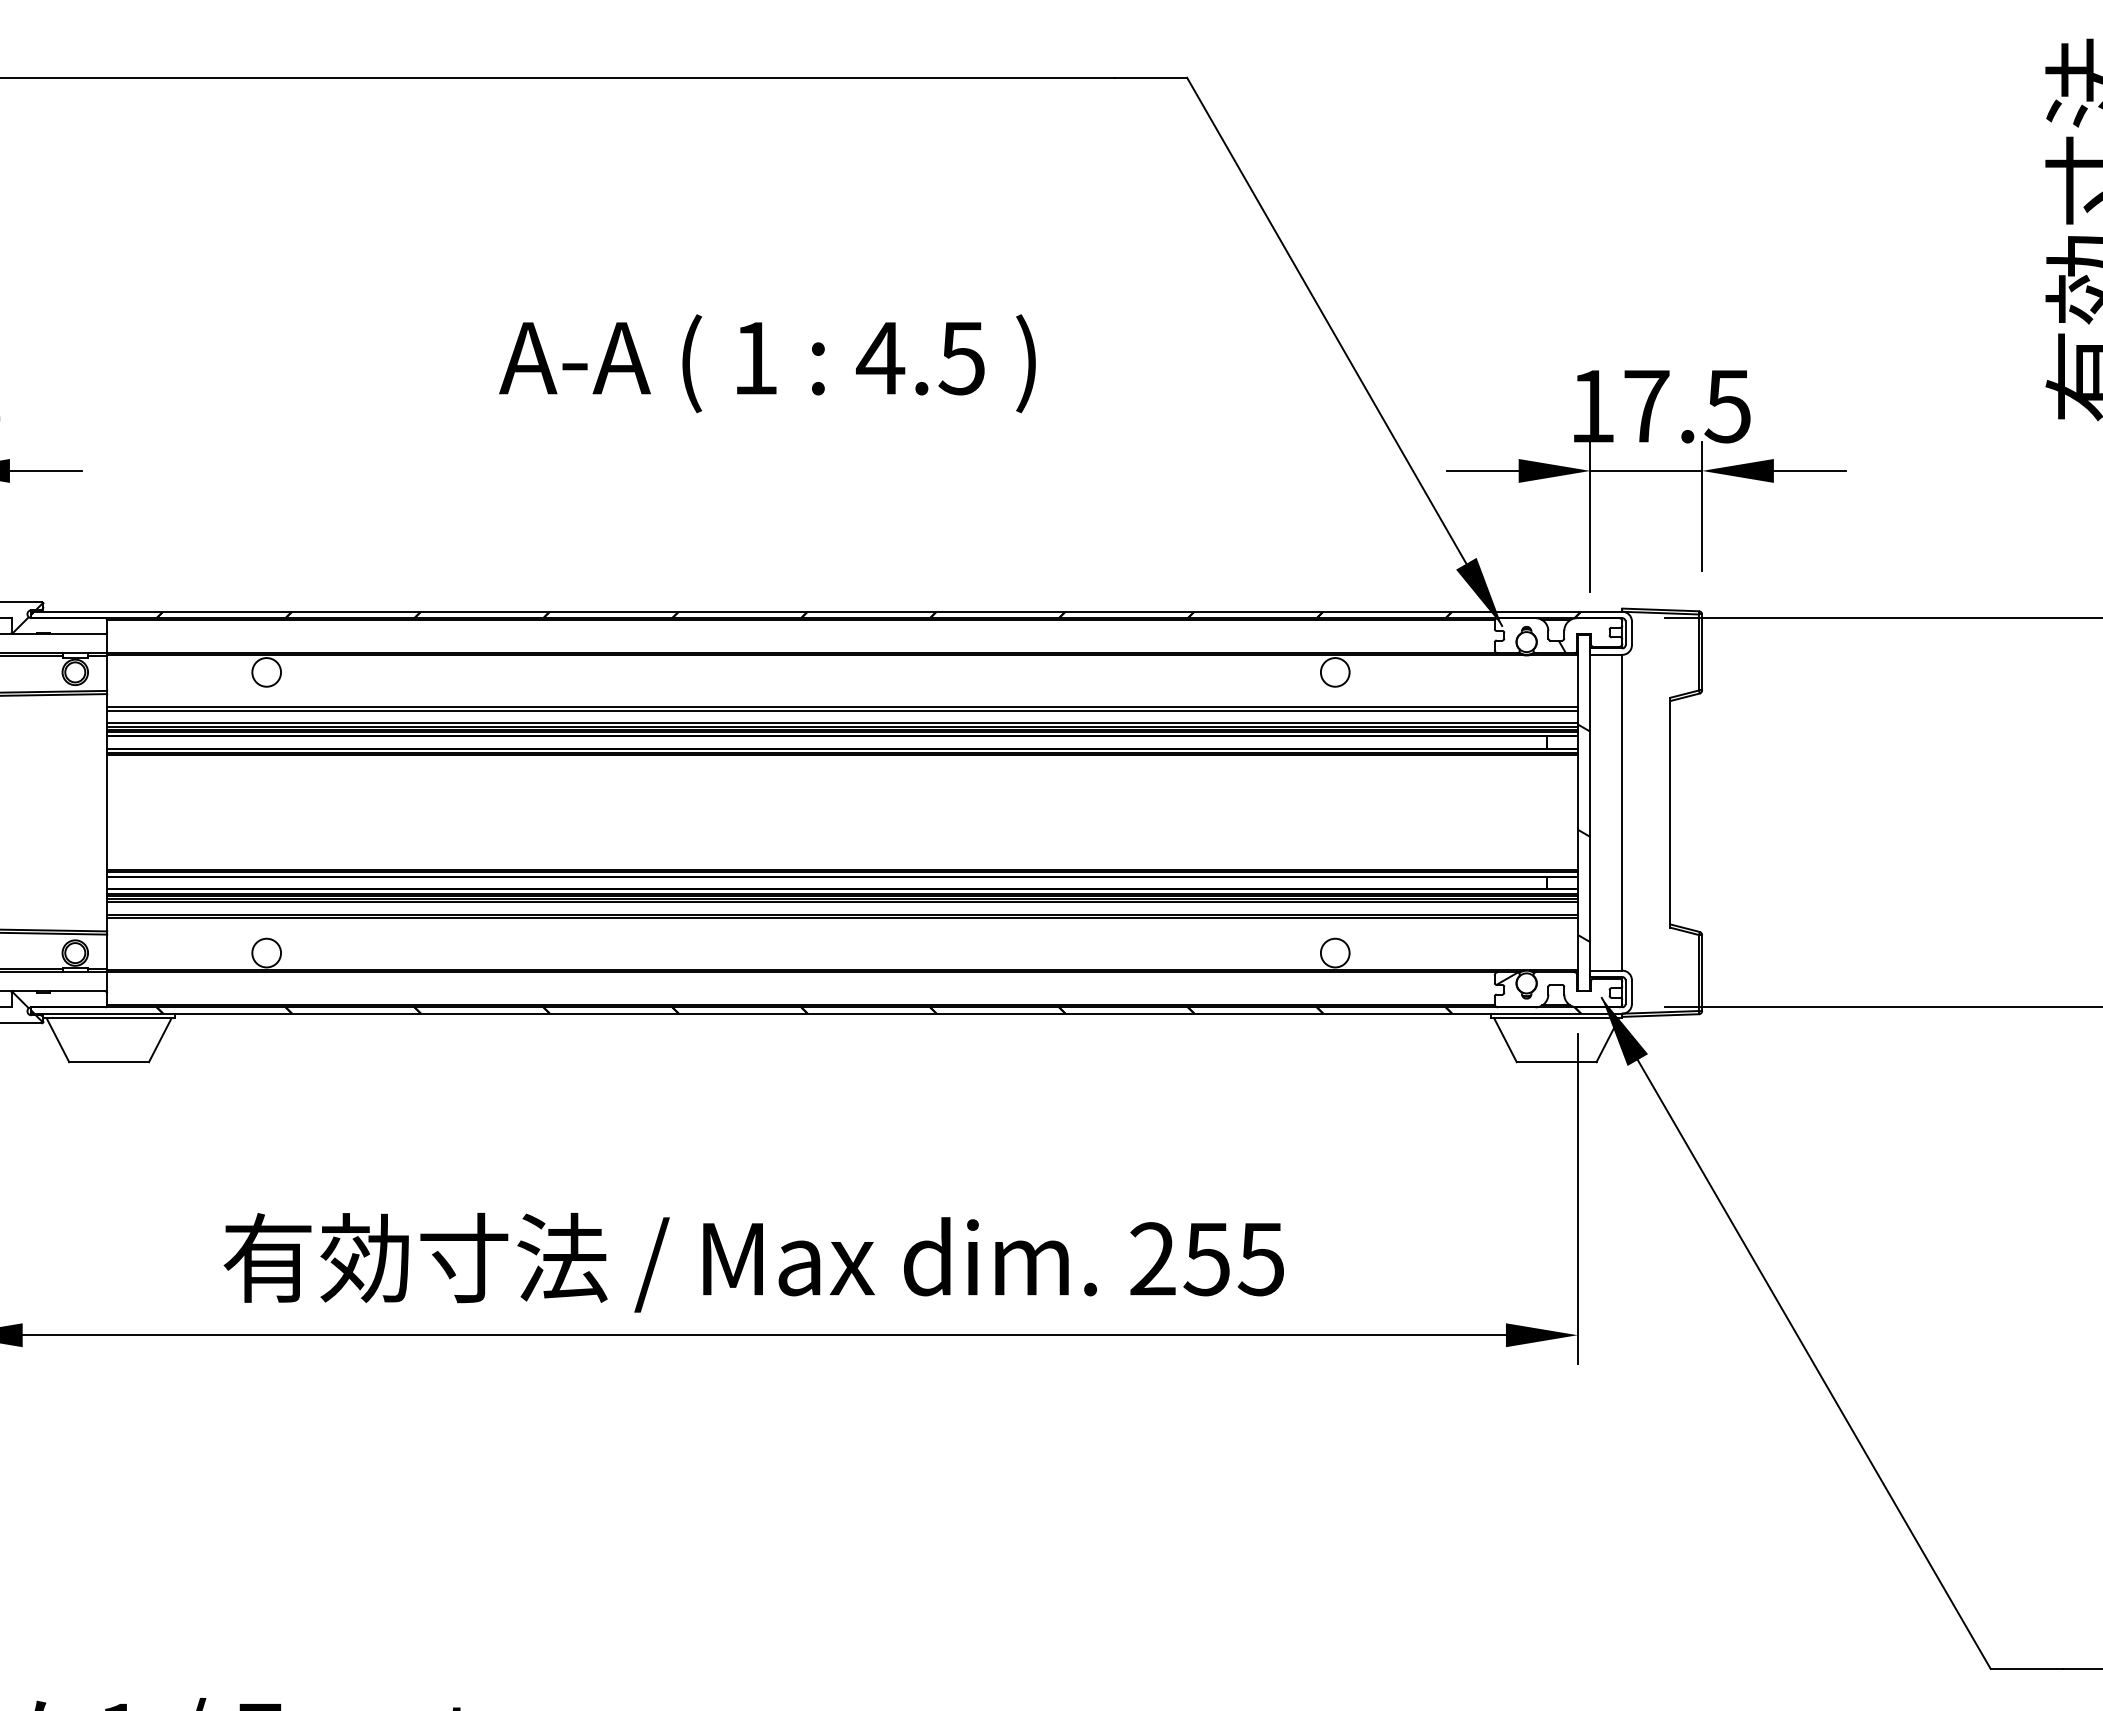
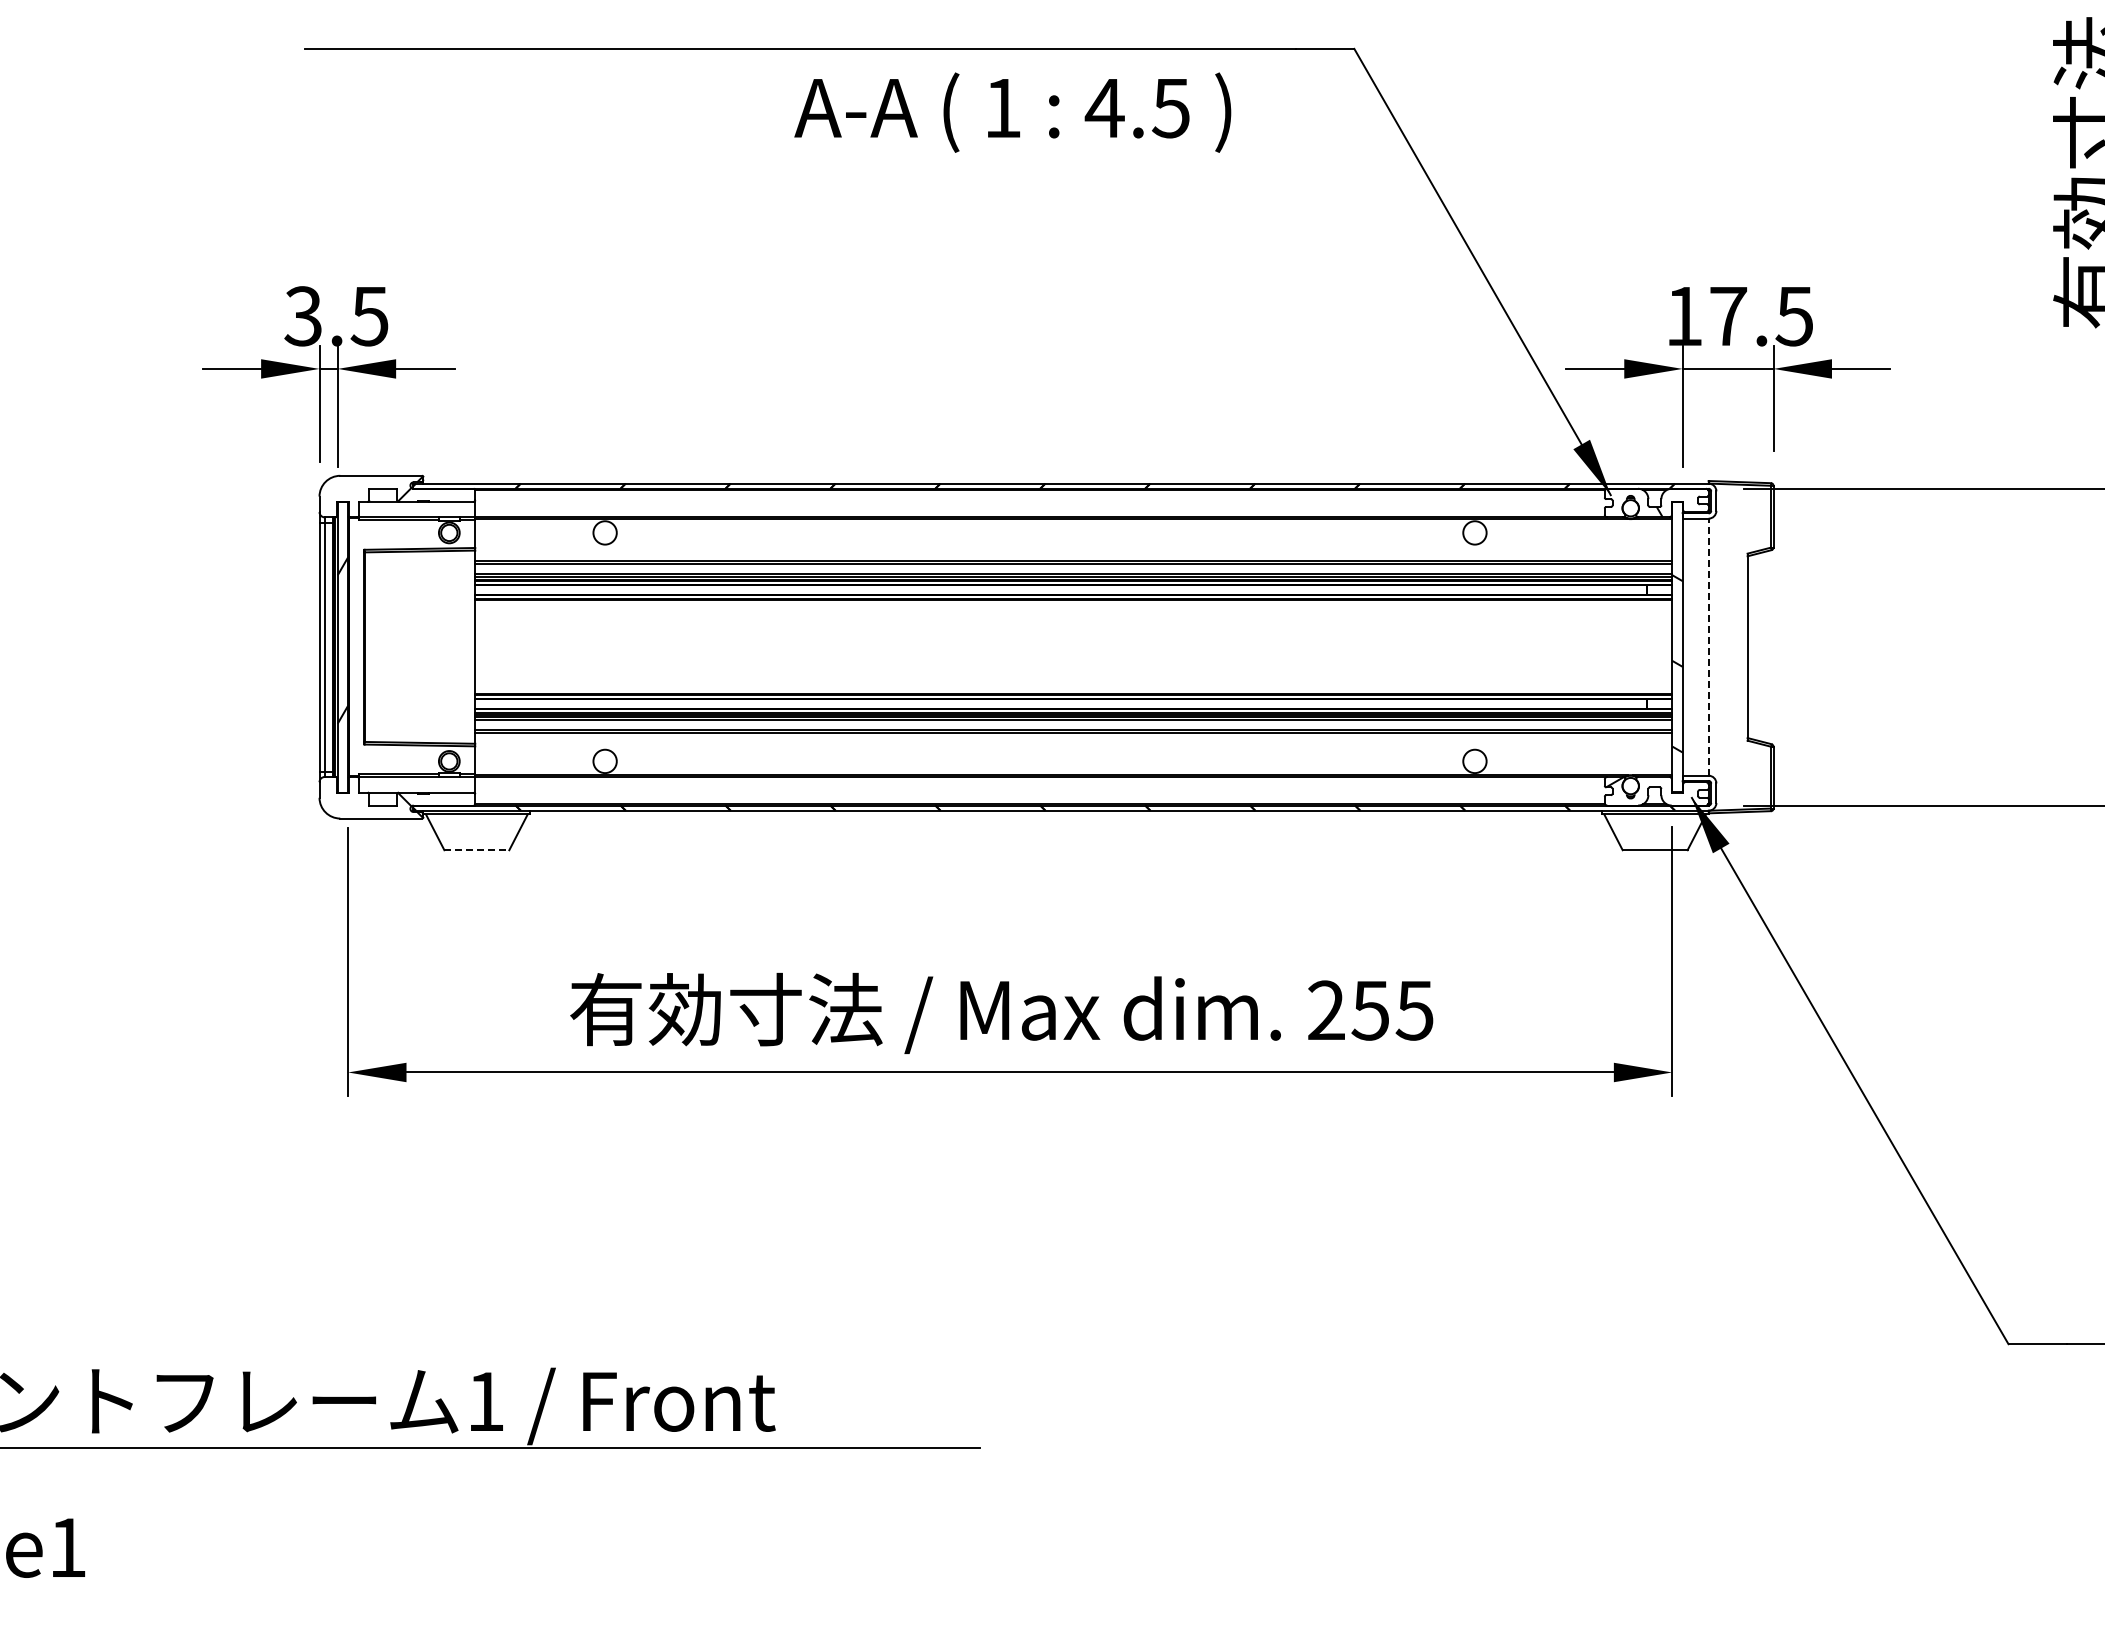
text: (767, 363) -> (1012, 112), moved
line: (1622, 813) -> (1708, 647), solid -> dashed
line: (109, 1062) -> (477, 850), solid -> dashed

